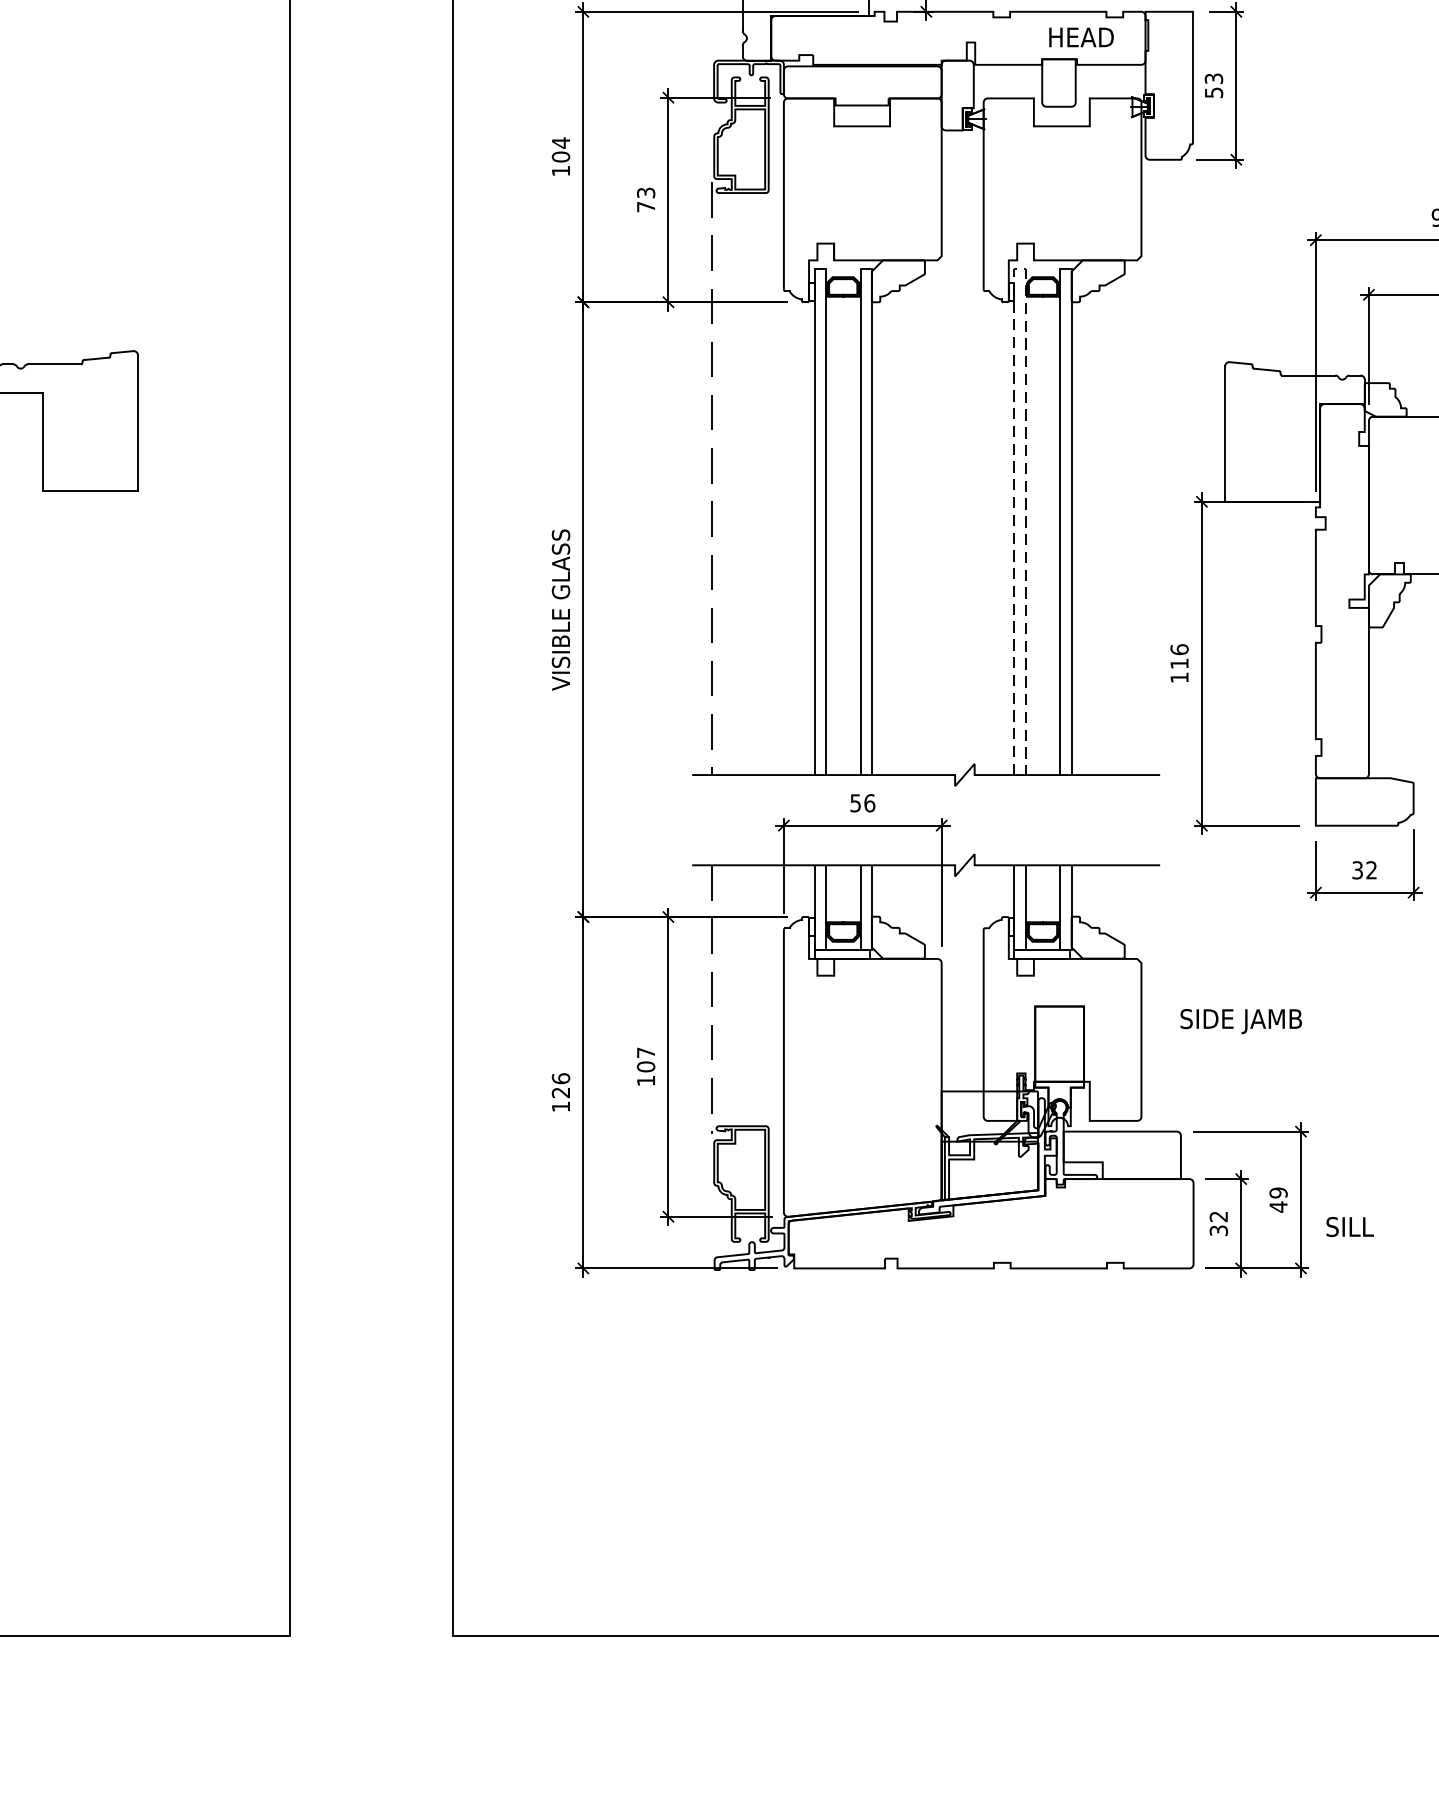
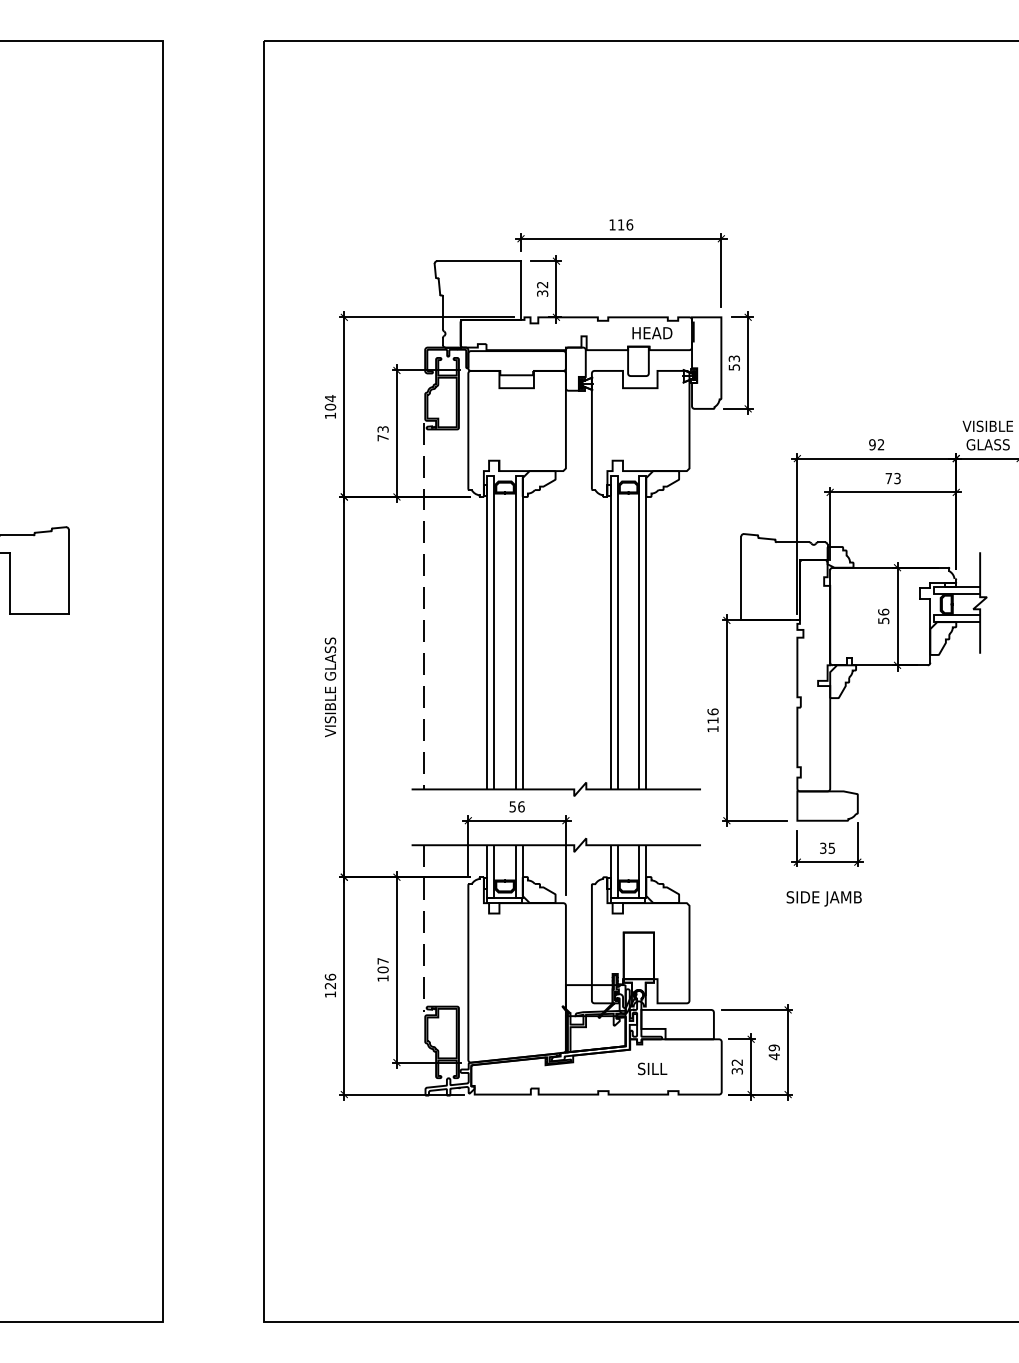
line: (1020, 269) -> (614, 476), dashed -> solid
text: (1371, 868) -> (831, 847), 32 -> 35
text: (1240, 1020) -> (823, 898), moved
text: (1350, 1226) -> (652, 1068), moved

